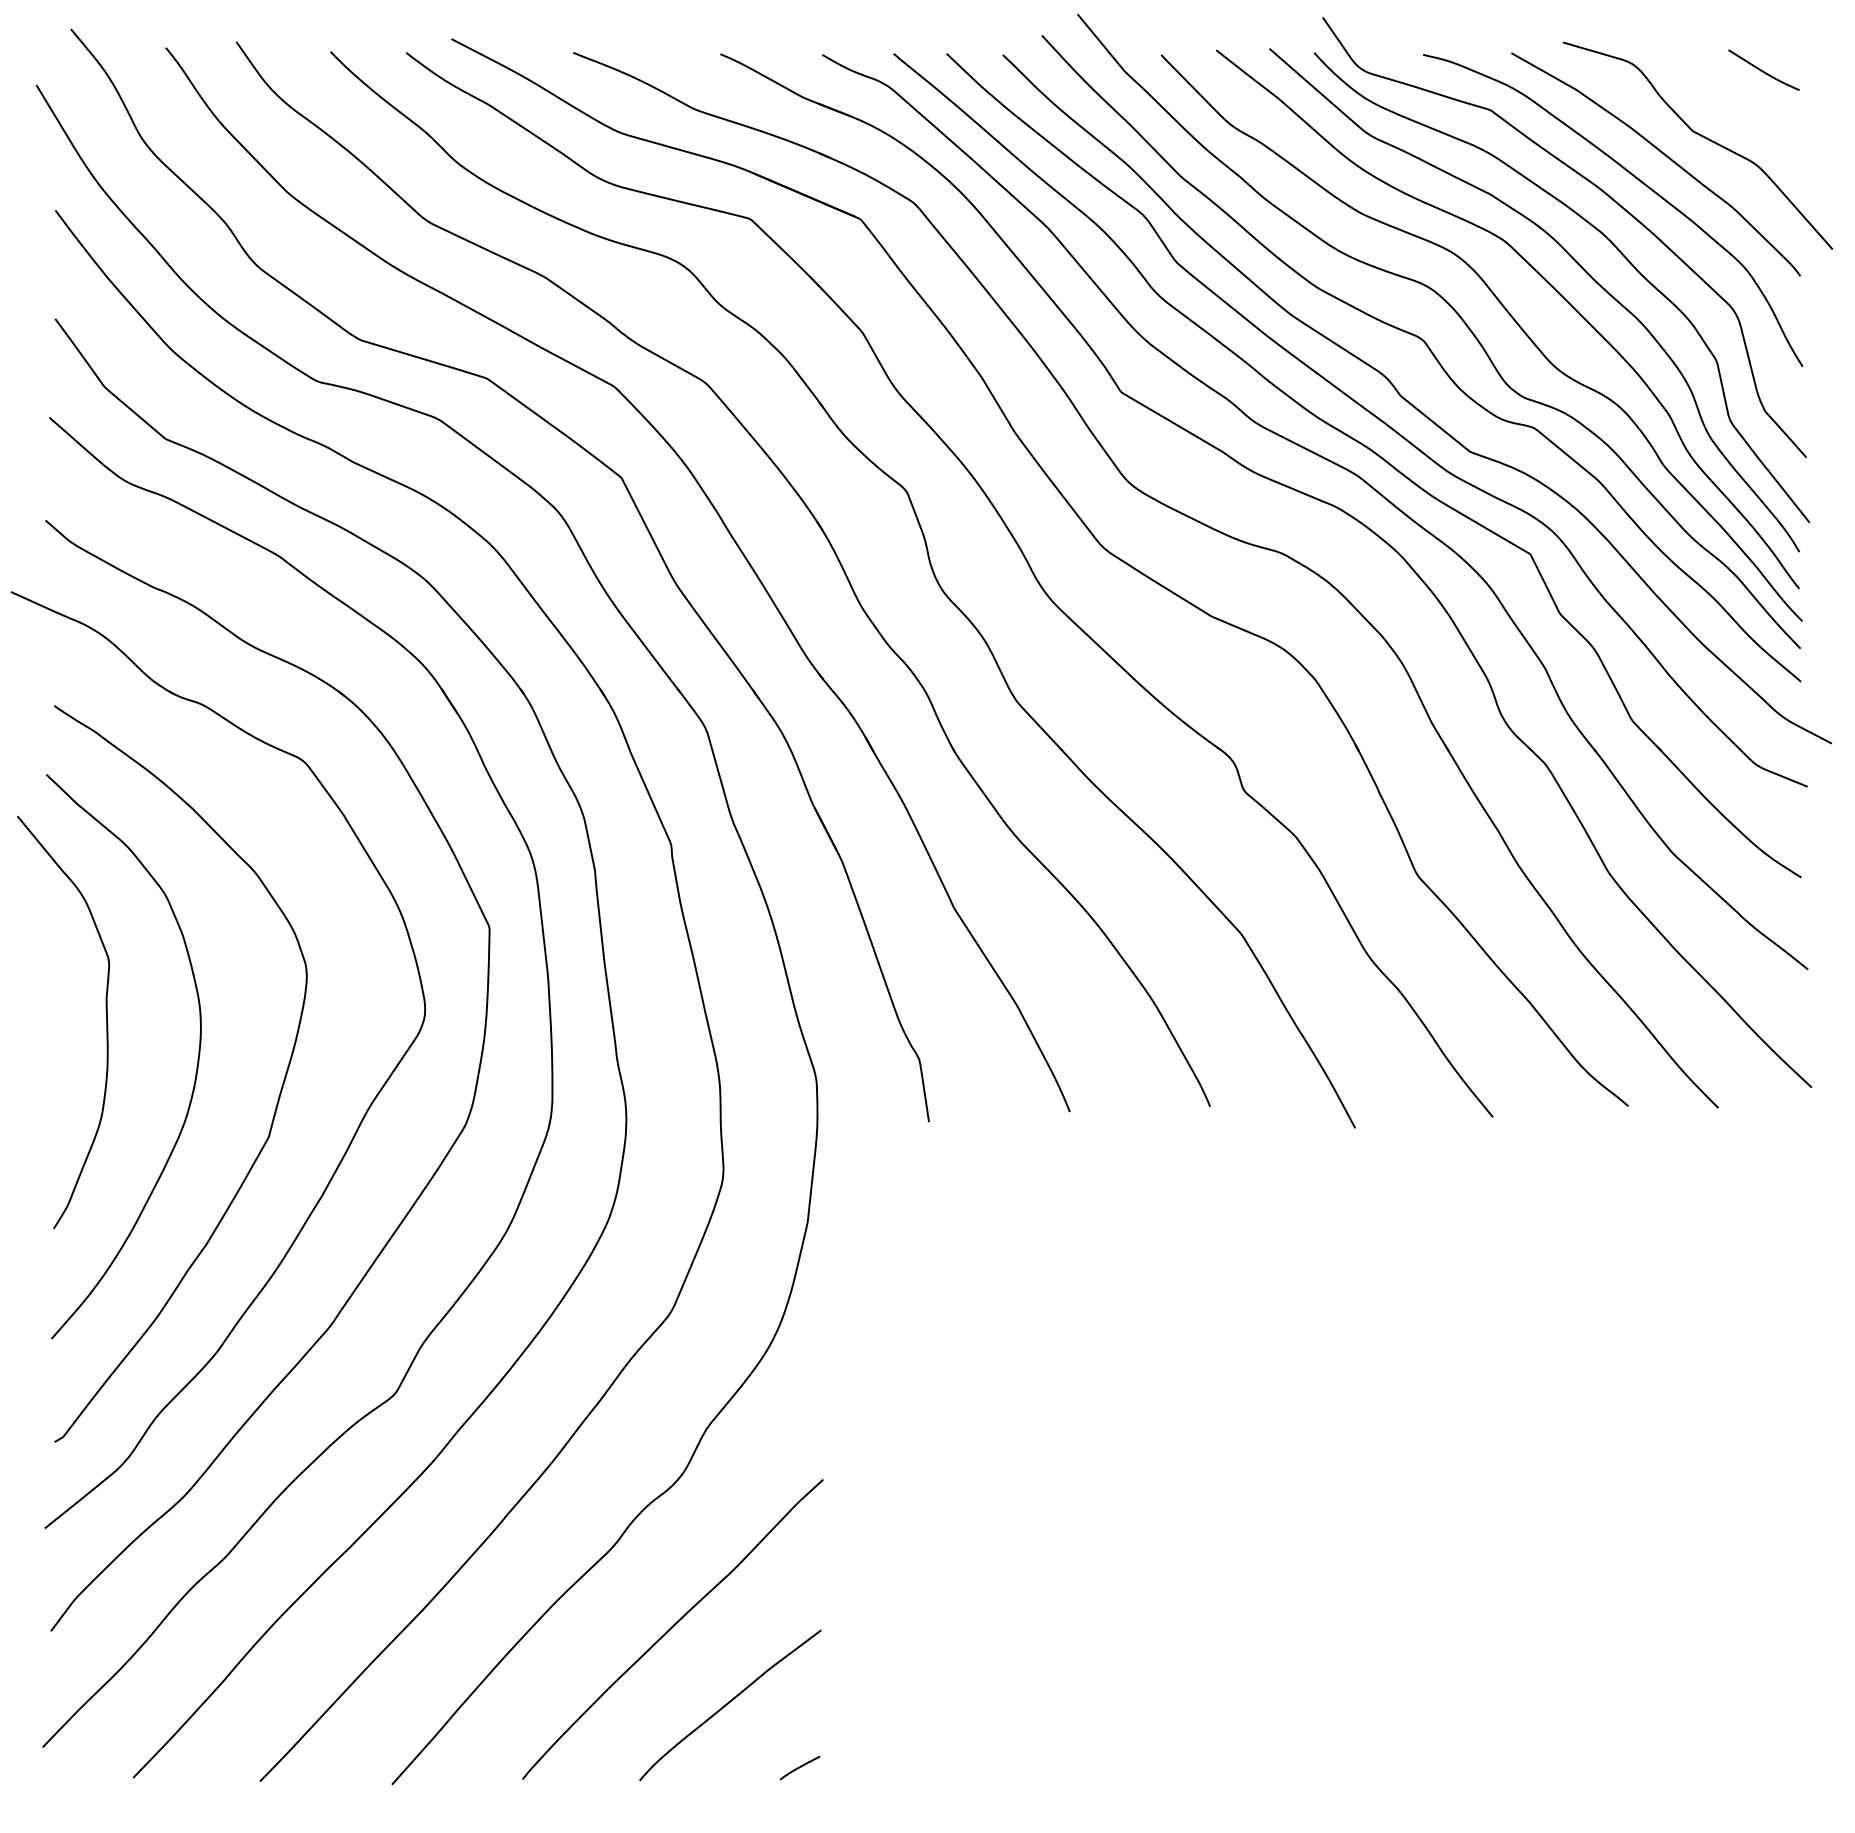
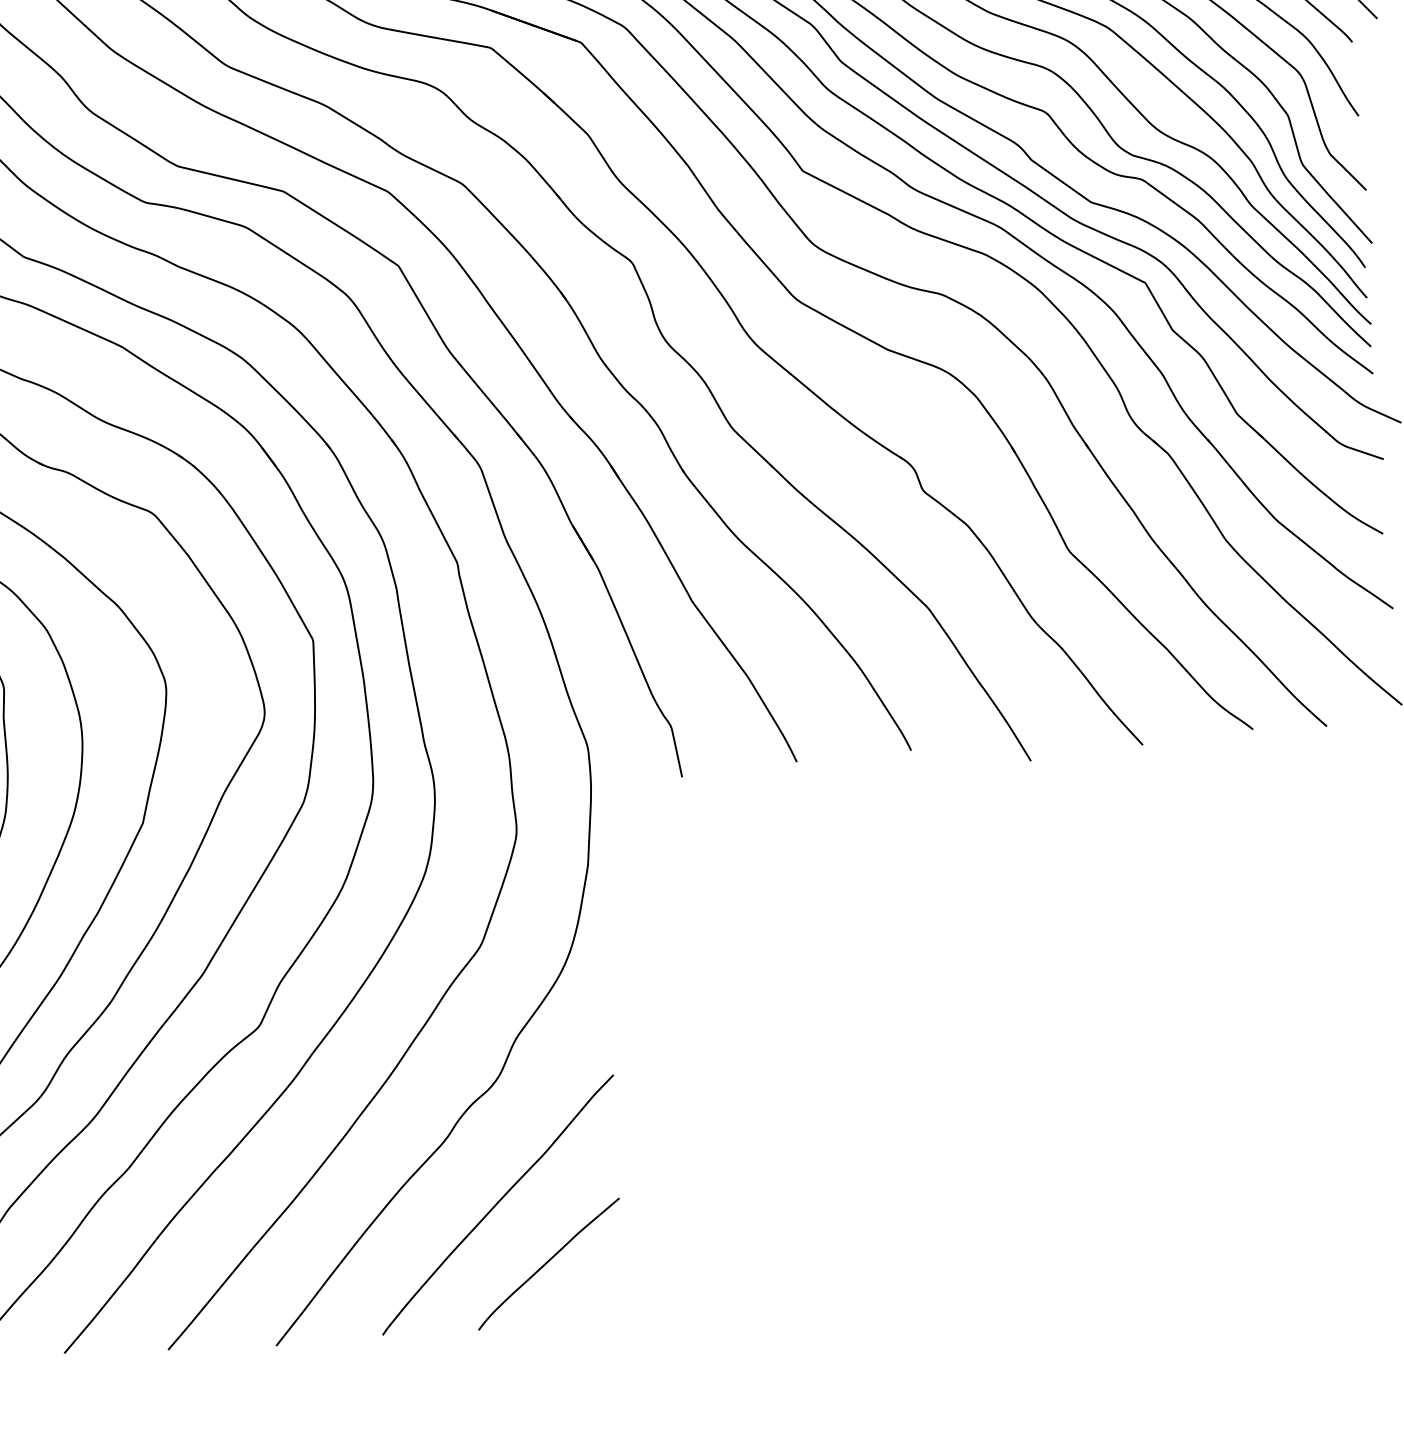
line: (799, 1767) -> (608, 1311), removed

